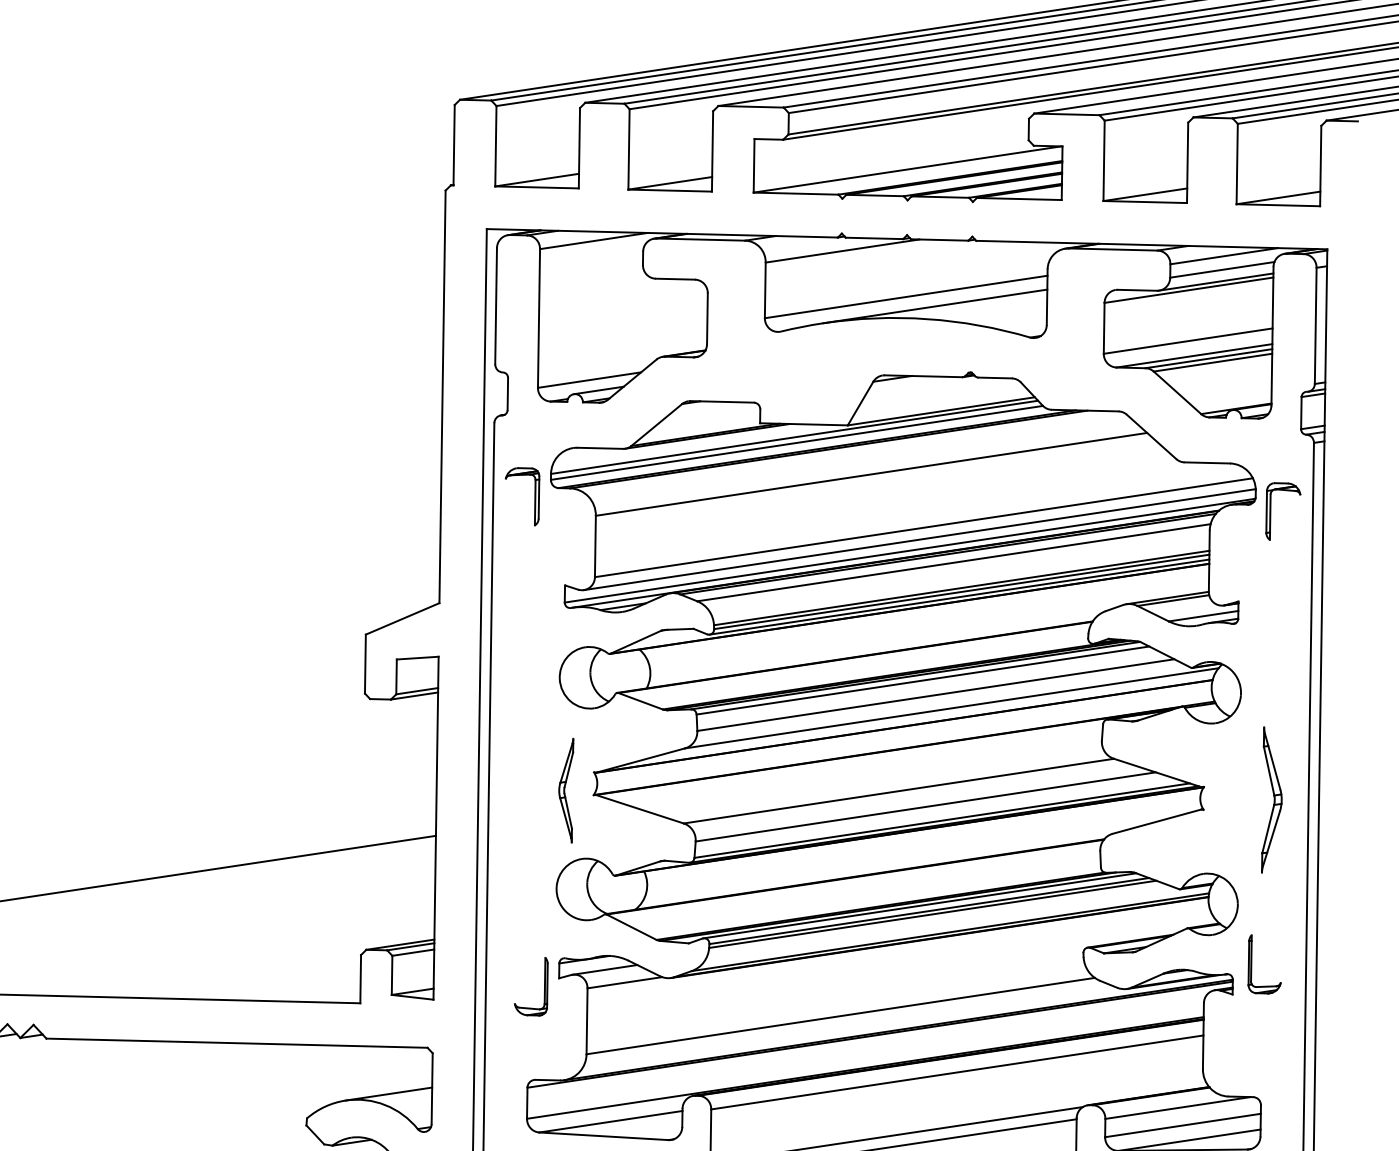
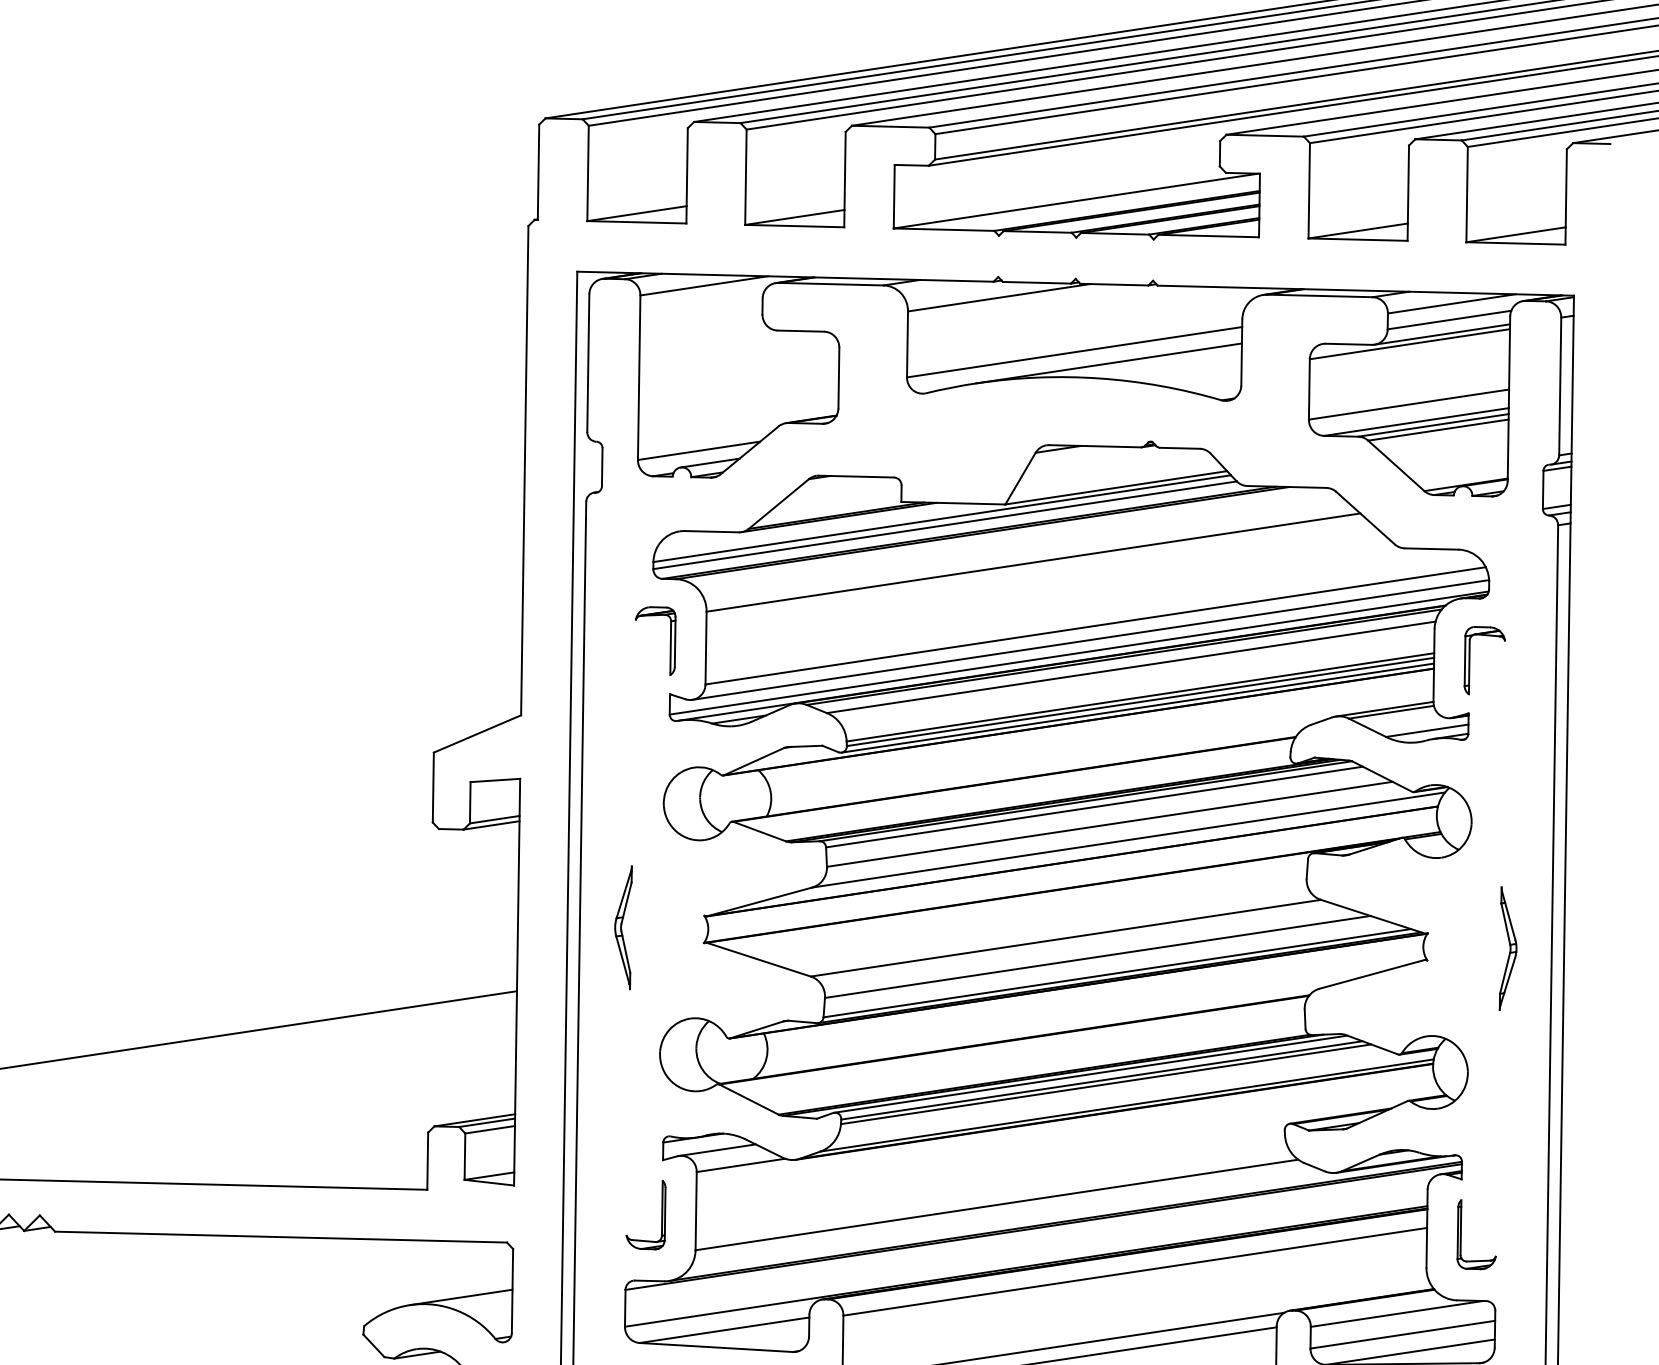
part: (534, 497) -> (669, 642), moved
part: (1271, 511) -> (1470, 660), moved
part: (566, 790) -> (623, 927), moved
part: (1271, 799) -> (1507, 948), size x0.71
part: (1251, 964) -> (1461, 1234), moved
part: (544, 987) -> (661, 1215), moved

